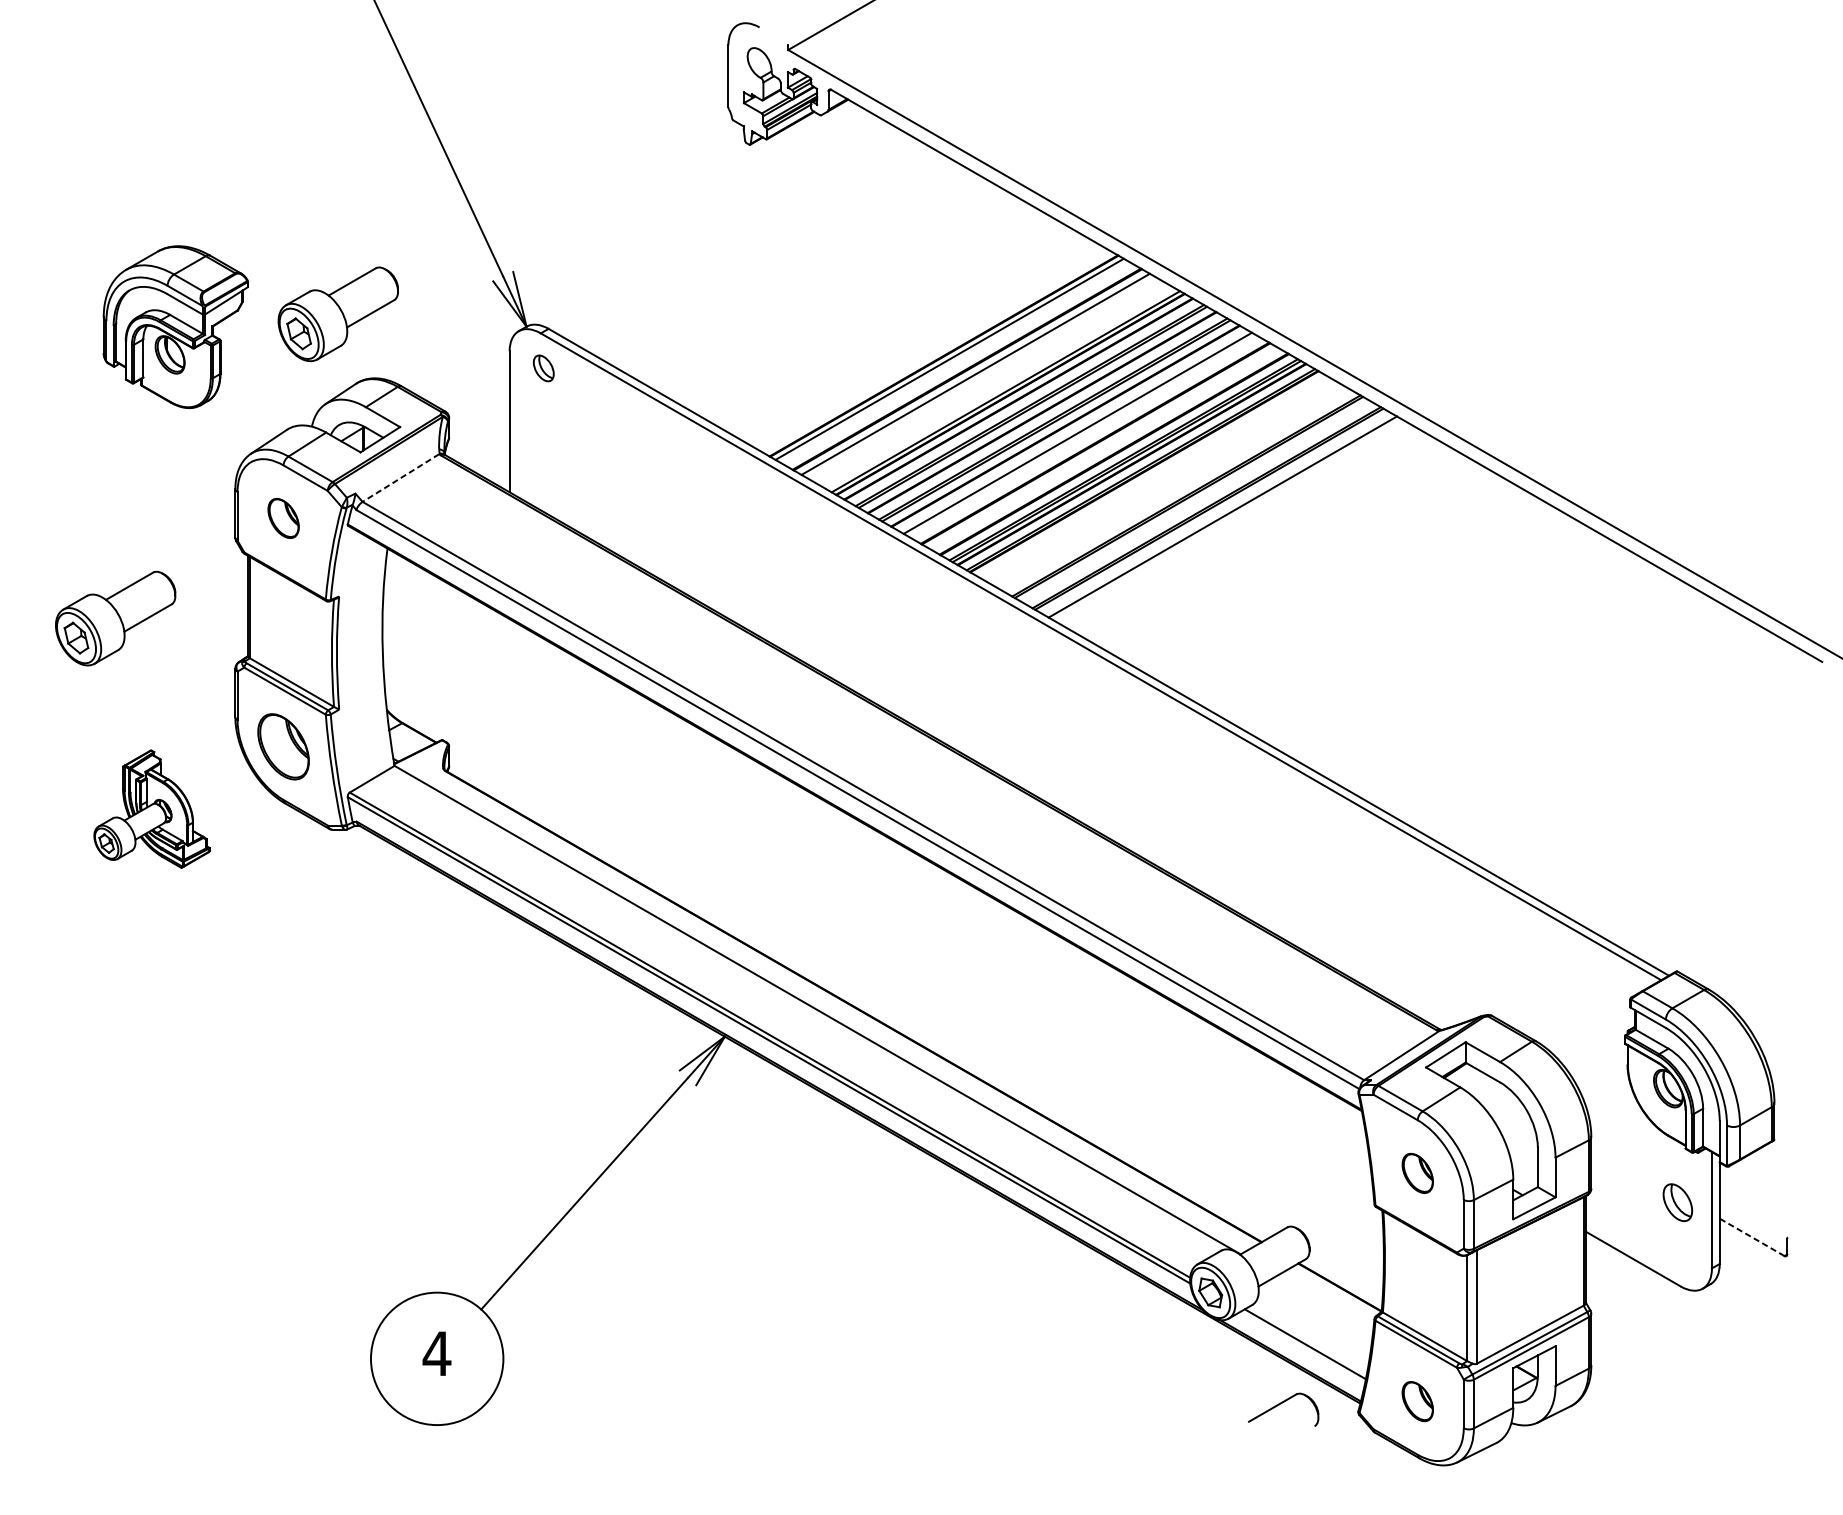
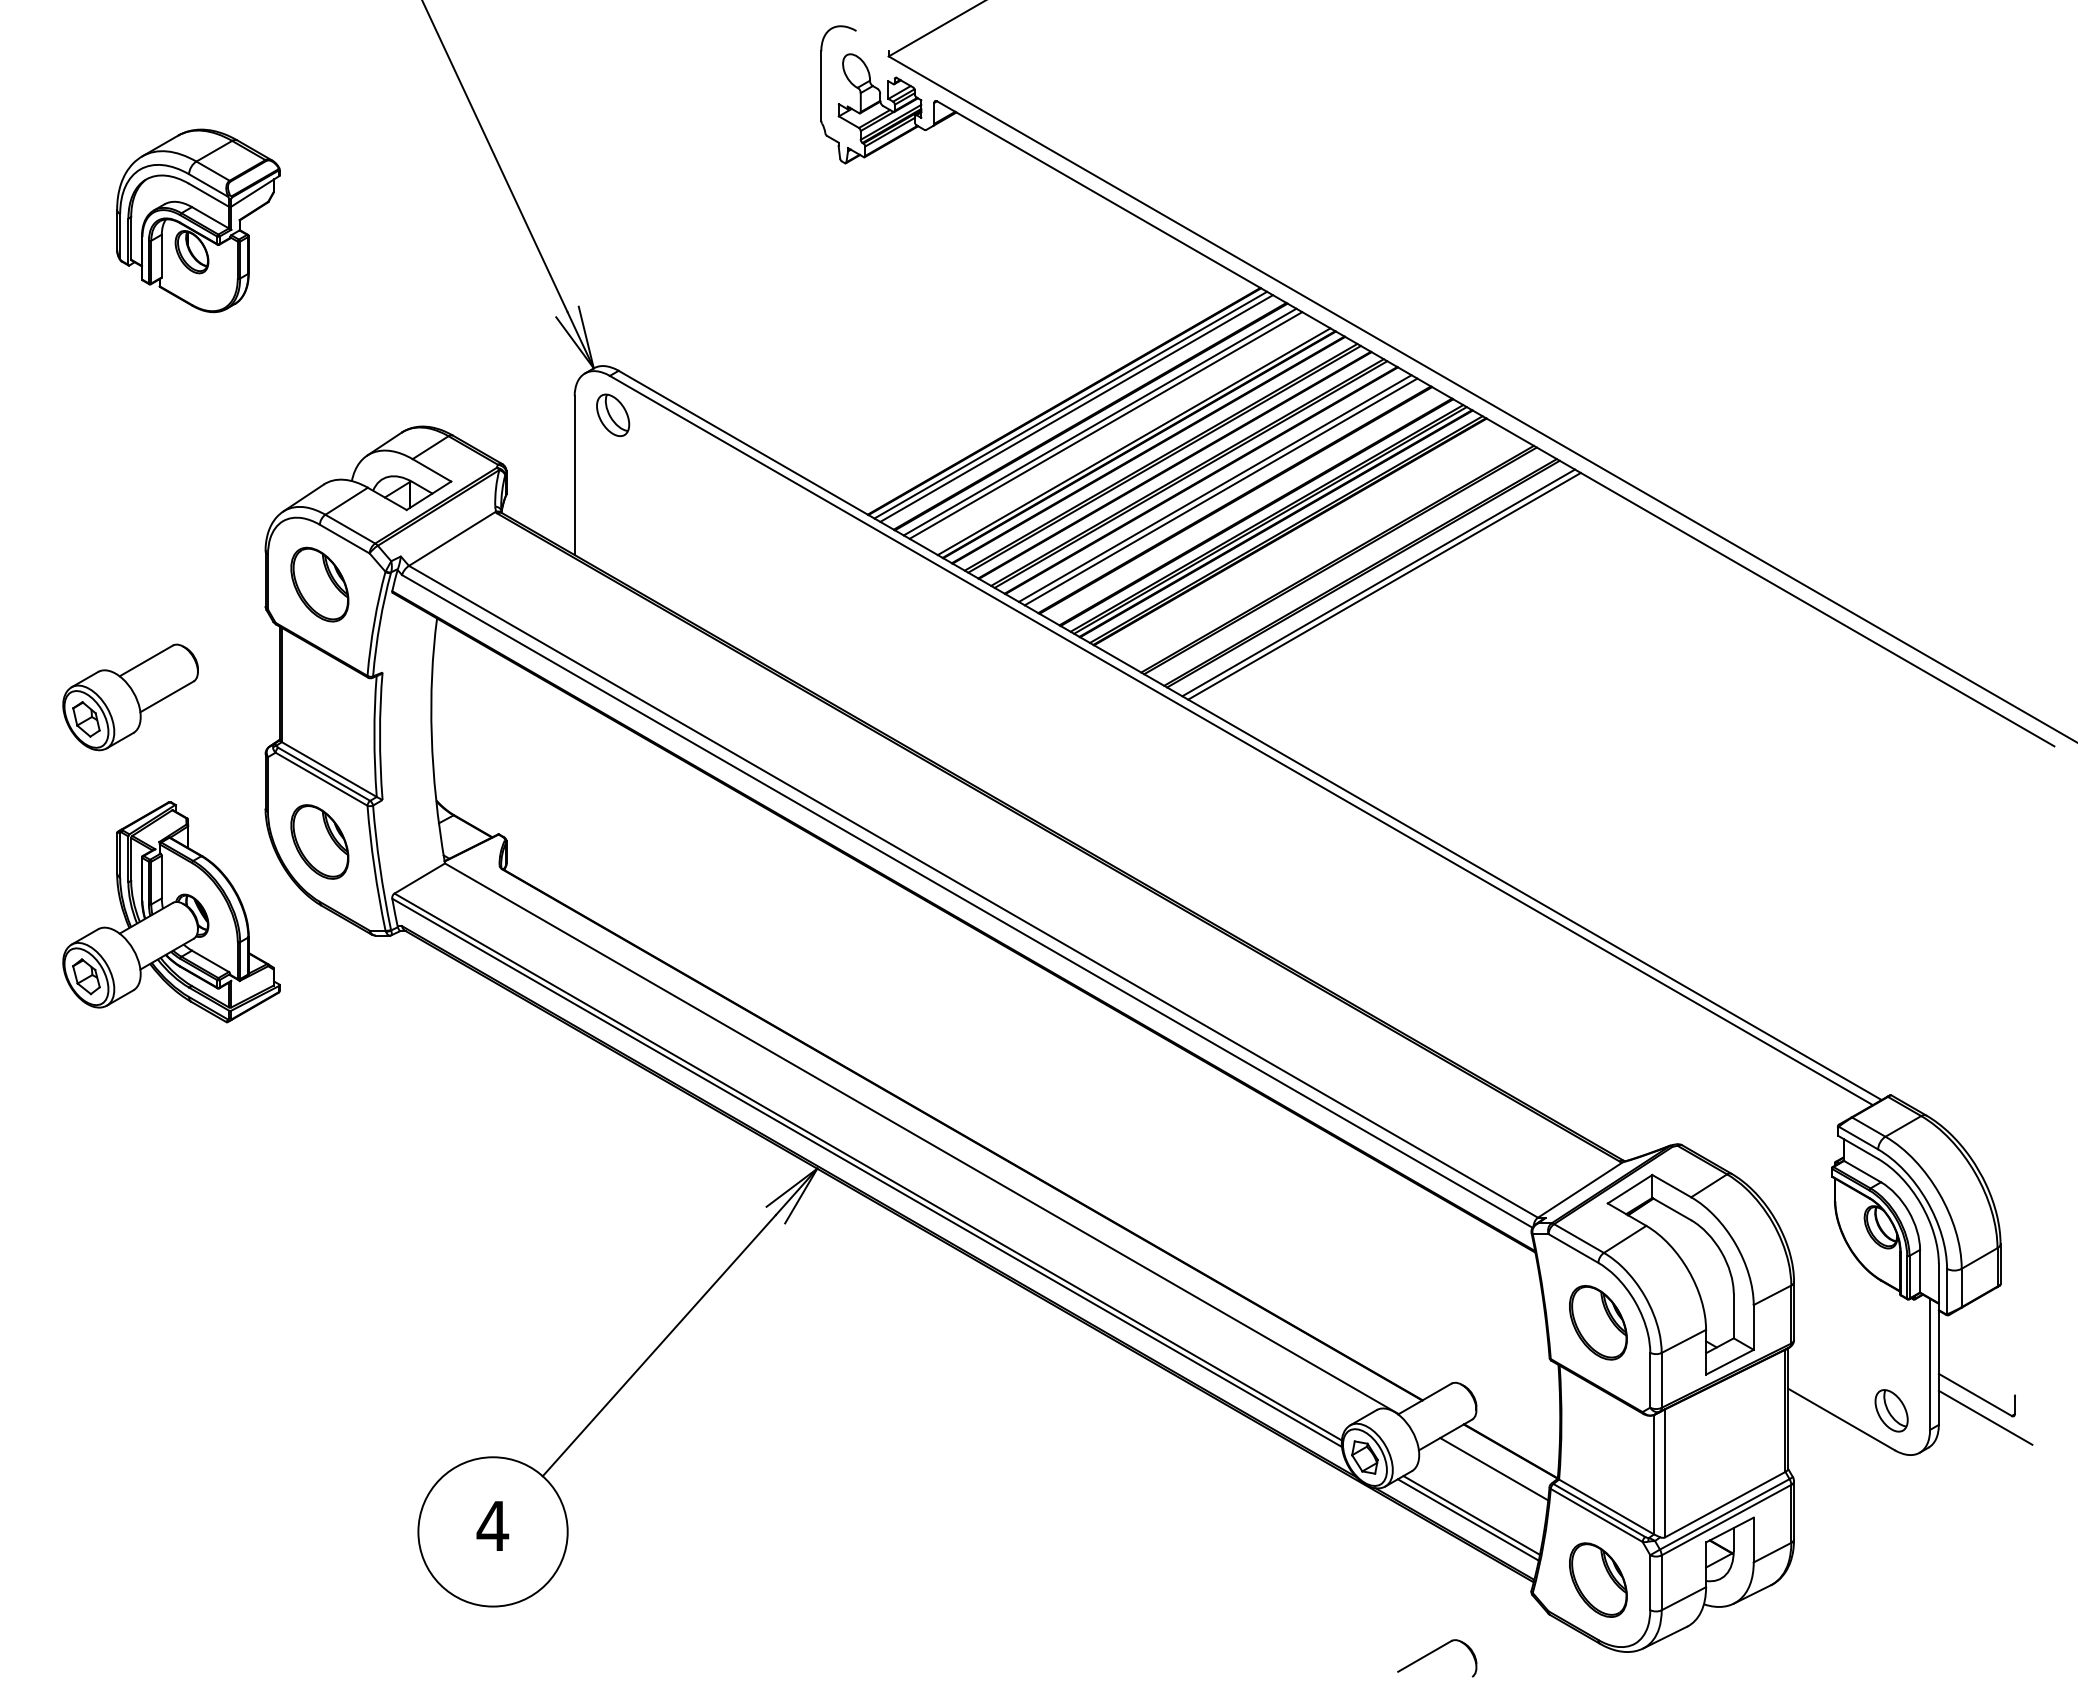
part: (338, 314) -> (381, 354), removed
part: (175, 326) -> (198, 220), moved
line: (954, 362) -> (1076, 408), added
part: (544, 368) -> (613, 415), size x1.43
line: (980, 377) -> (1105, 425), added
line: (1082, 435) -> (1220, 491), added
line: (401, 477) -> (452, 538), dashed -> solid
part: (283, 518) -> (319, 584), size x1.67
line: (1227, 519) -> (1384, 585), added
part: (151, 809) -> (171, 912), size x1.67
part: (1417, 1173) -> (1598, 1322), size x1.67
part: (1677, 1202) -> (1891, 1410), moved
line: (1751, 1236) -> (1974, 1394), dashed -> solid
line: (1761, 1257) -> (1985, 1417), added
line: (1325, 1303) -> (1494, 1469), added
line: (1301, 1347) -> (1467, 1519), added
part: (1417, 1401) -> (1598, 1579), size x1.67
part: (1279, 1405) -> (1432, 1653), moved

